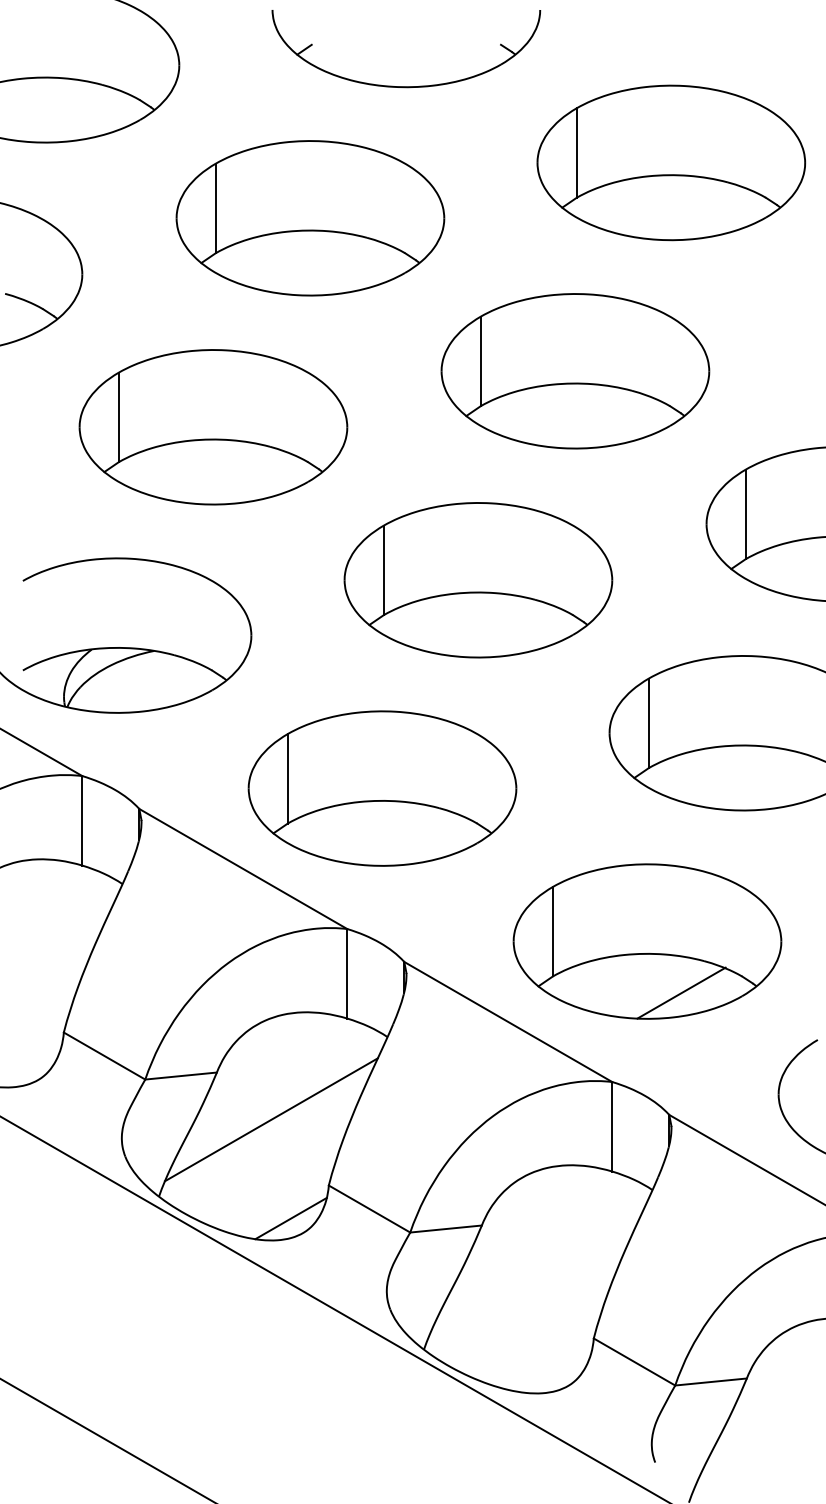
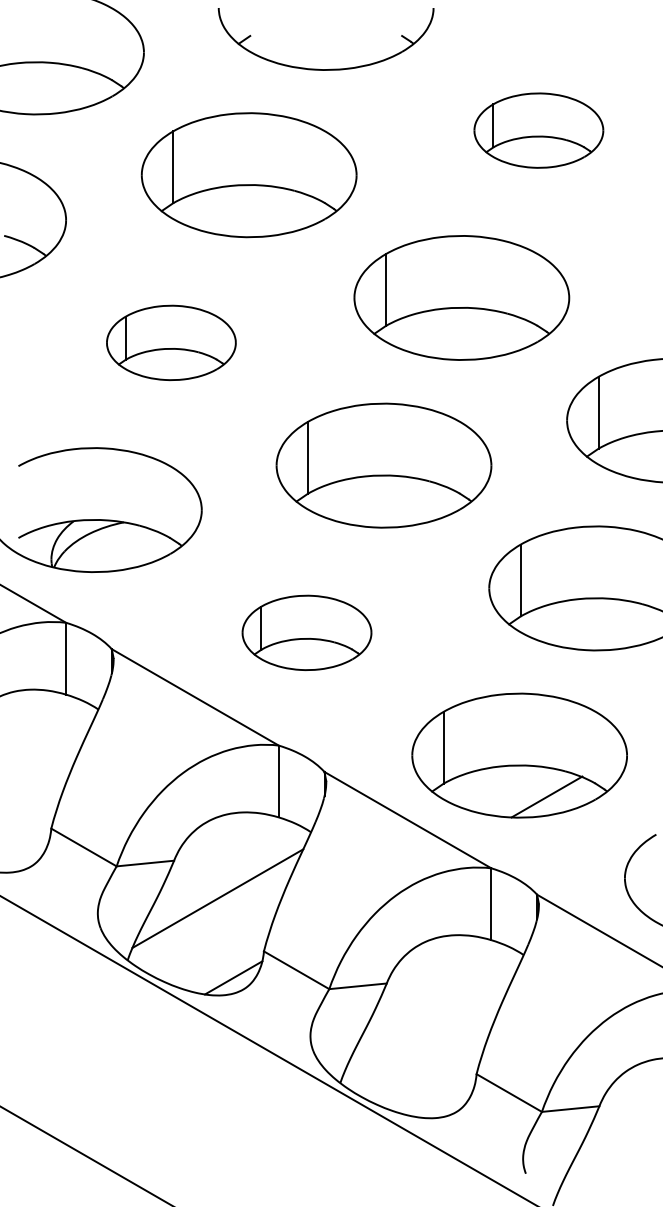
part: (670, 162) -> (538, 130), size x0.6
part: (213, 426) -> (171, 342), size x0.6
part: (381, 788) -> (306, 632), size x0.6

